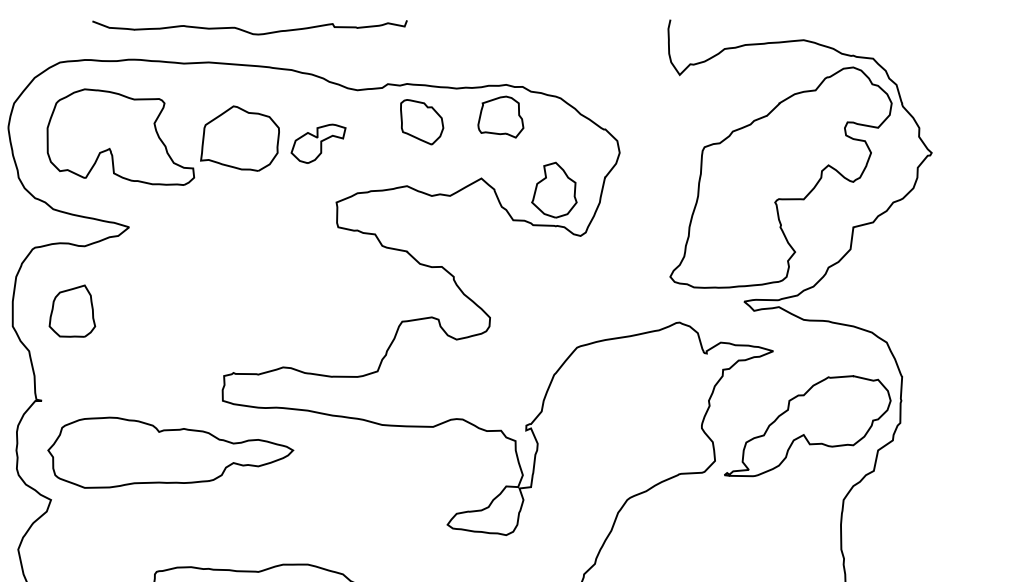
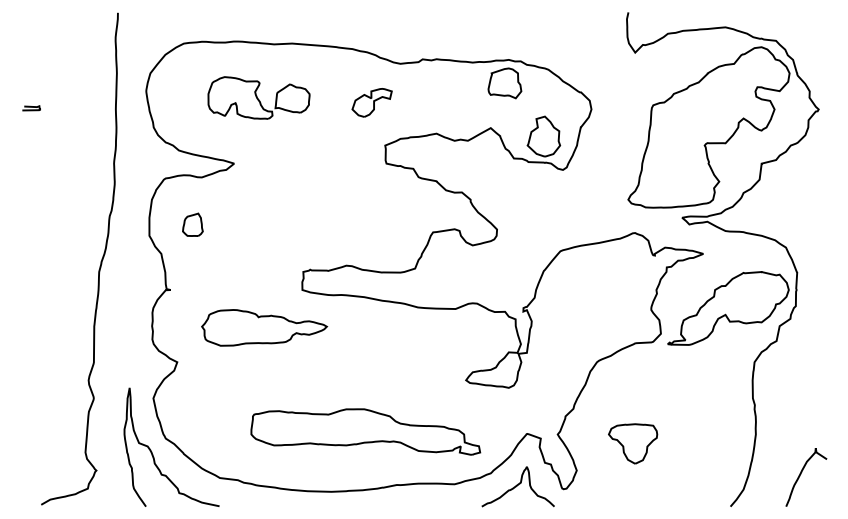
curve: (249, 30) -> (321, 20), removed
part: (422, 122) -> (447, 87), removed
part: (162, 136) -> (258, 97), size x0.6
part: (71, 310) -> (192, 224), size x0.6
part: (170, 452) -> (264, 327), size x0.7

